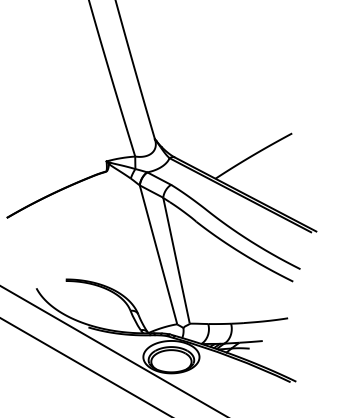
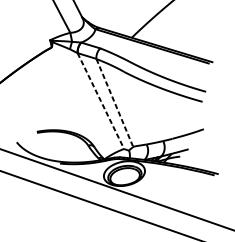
line: (158, 254) -> (100, 100), solid -> dashed
line: (176, 260) -> (114, 102), solid -> dashed

